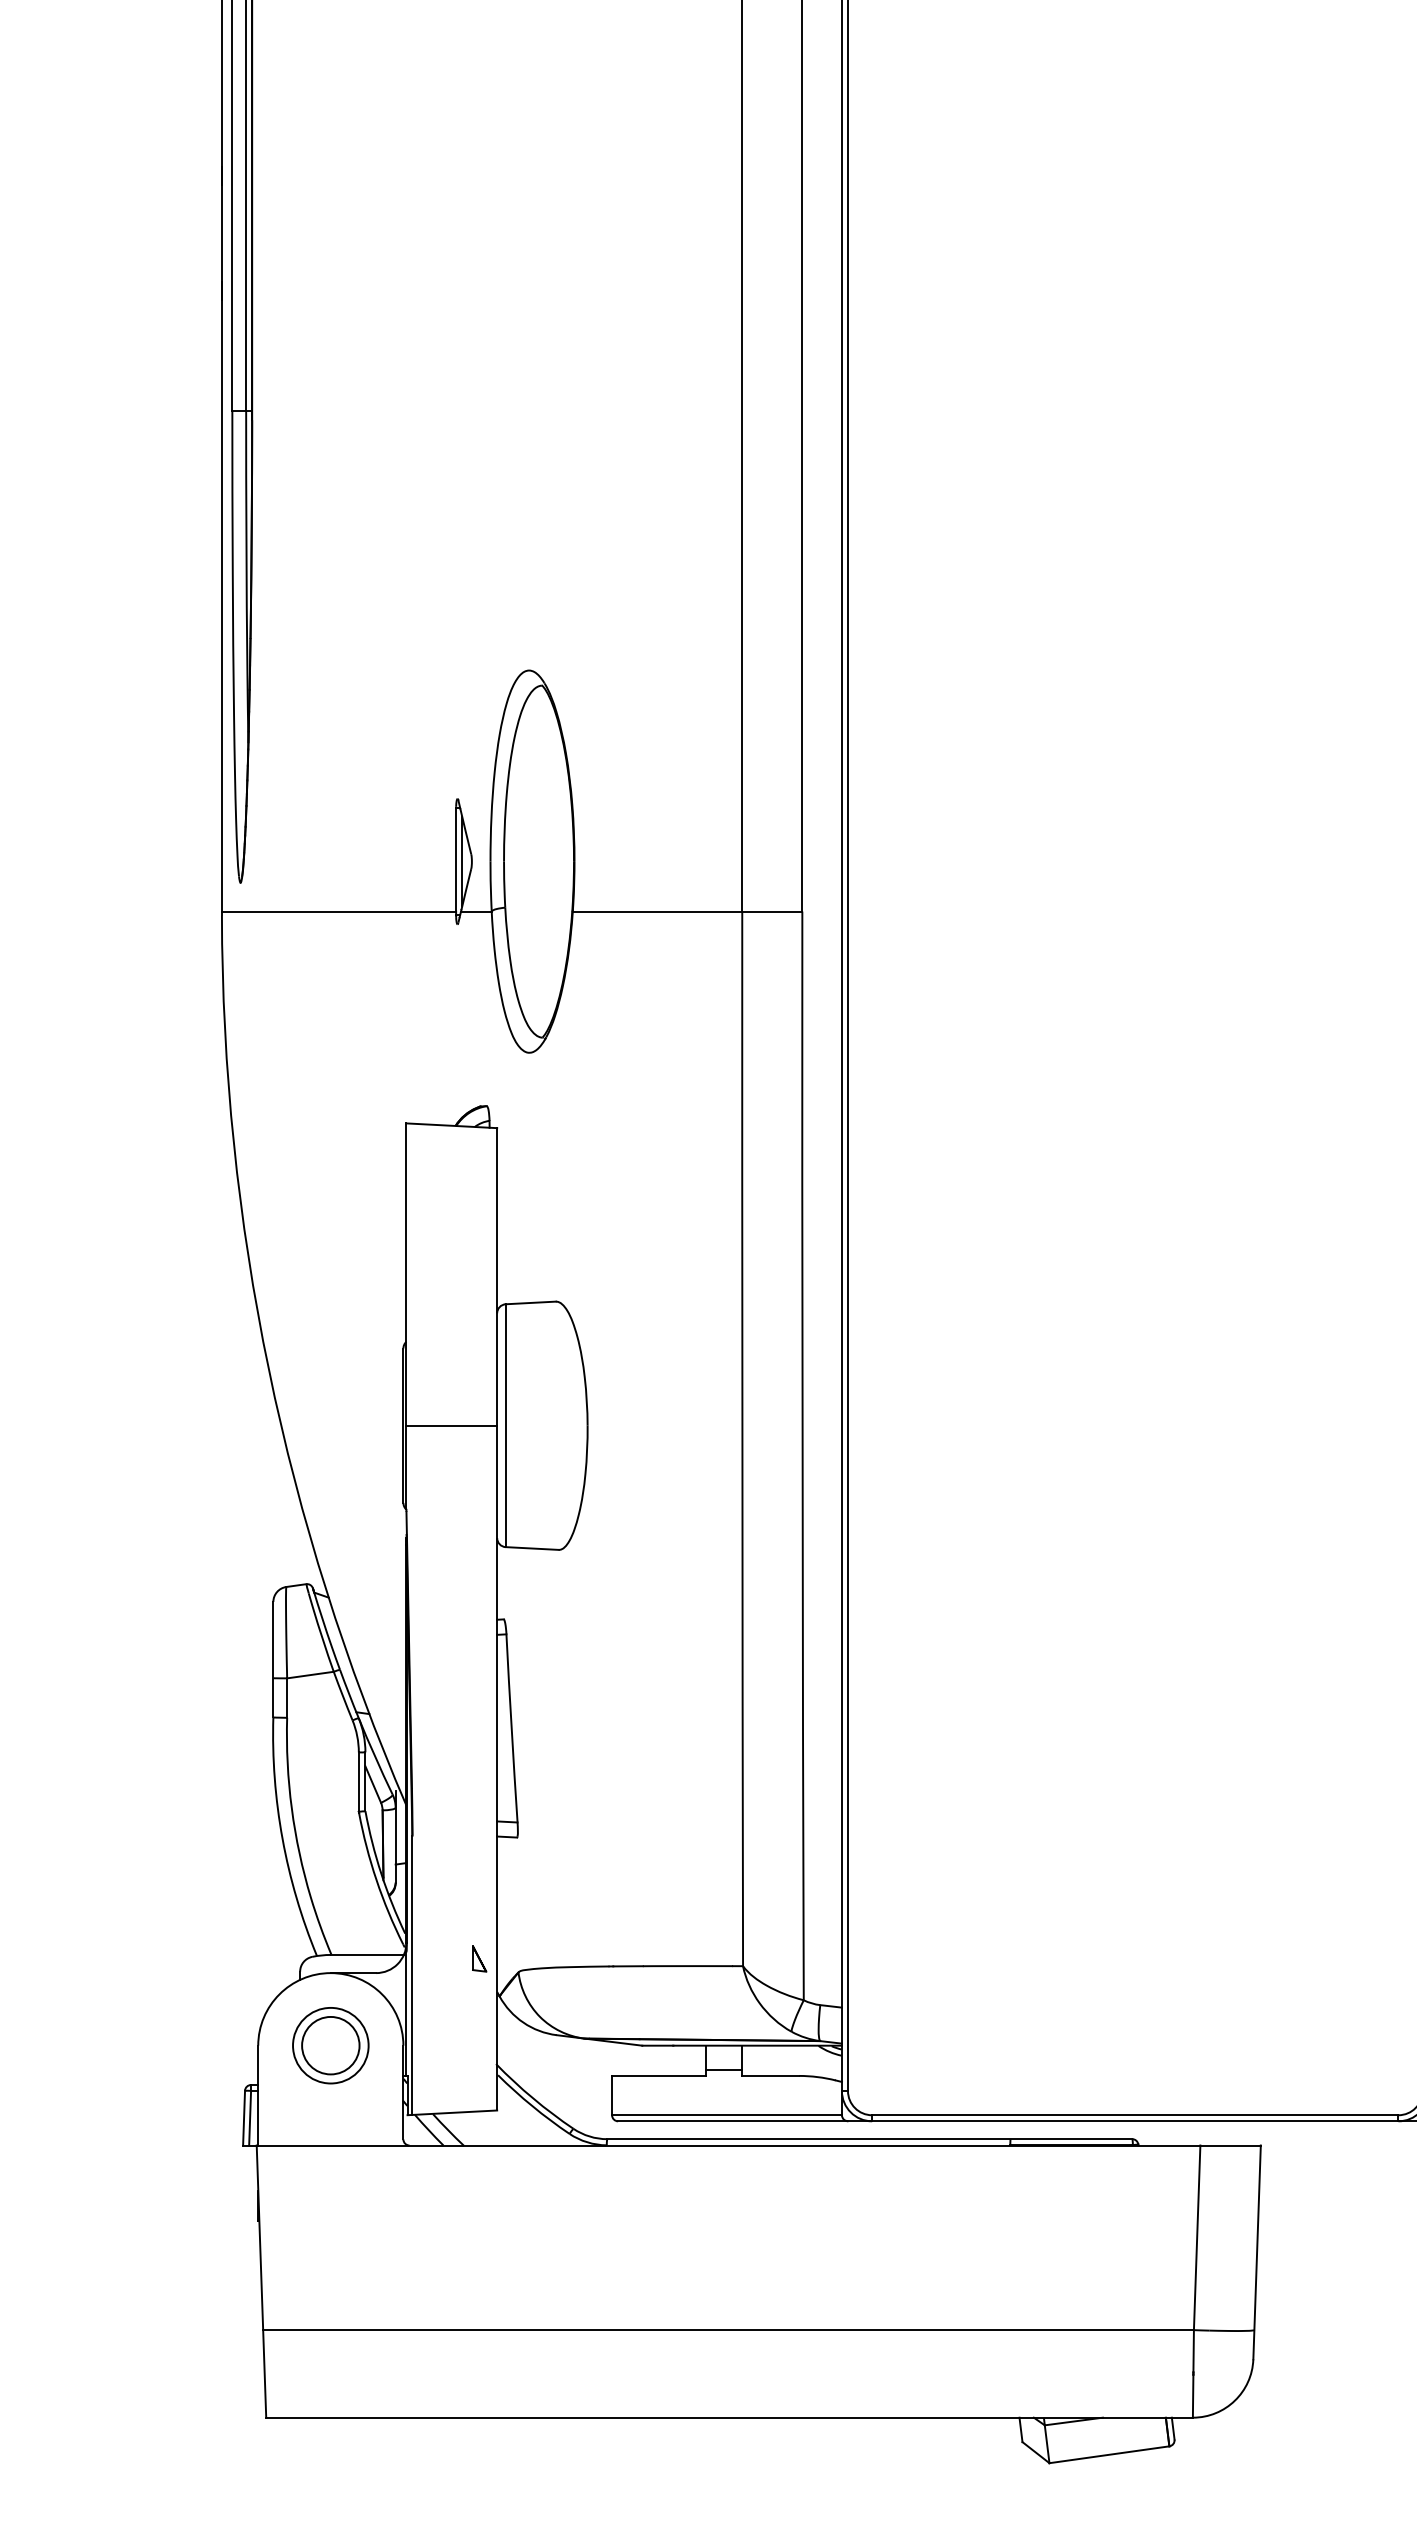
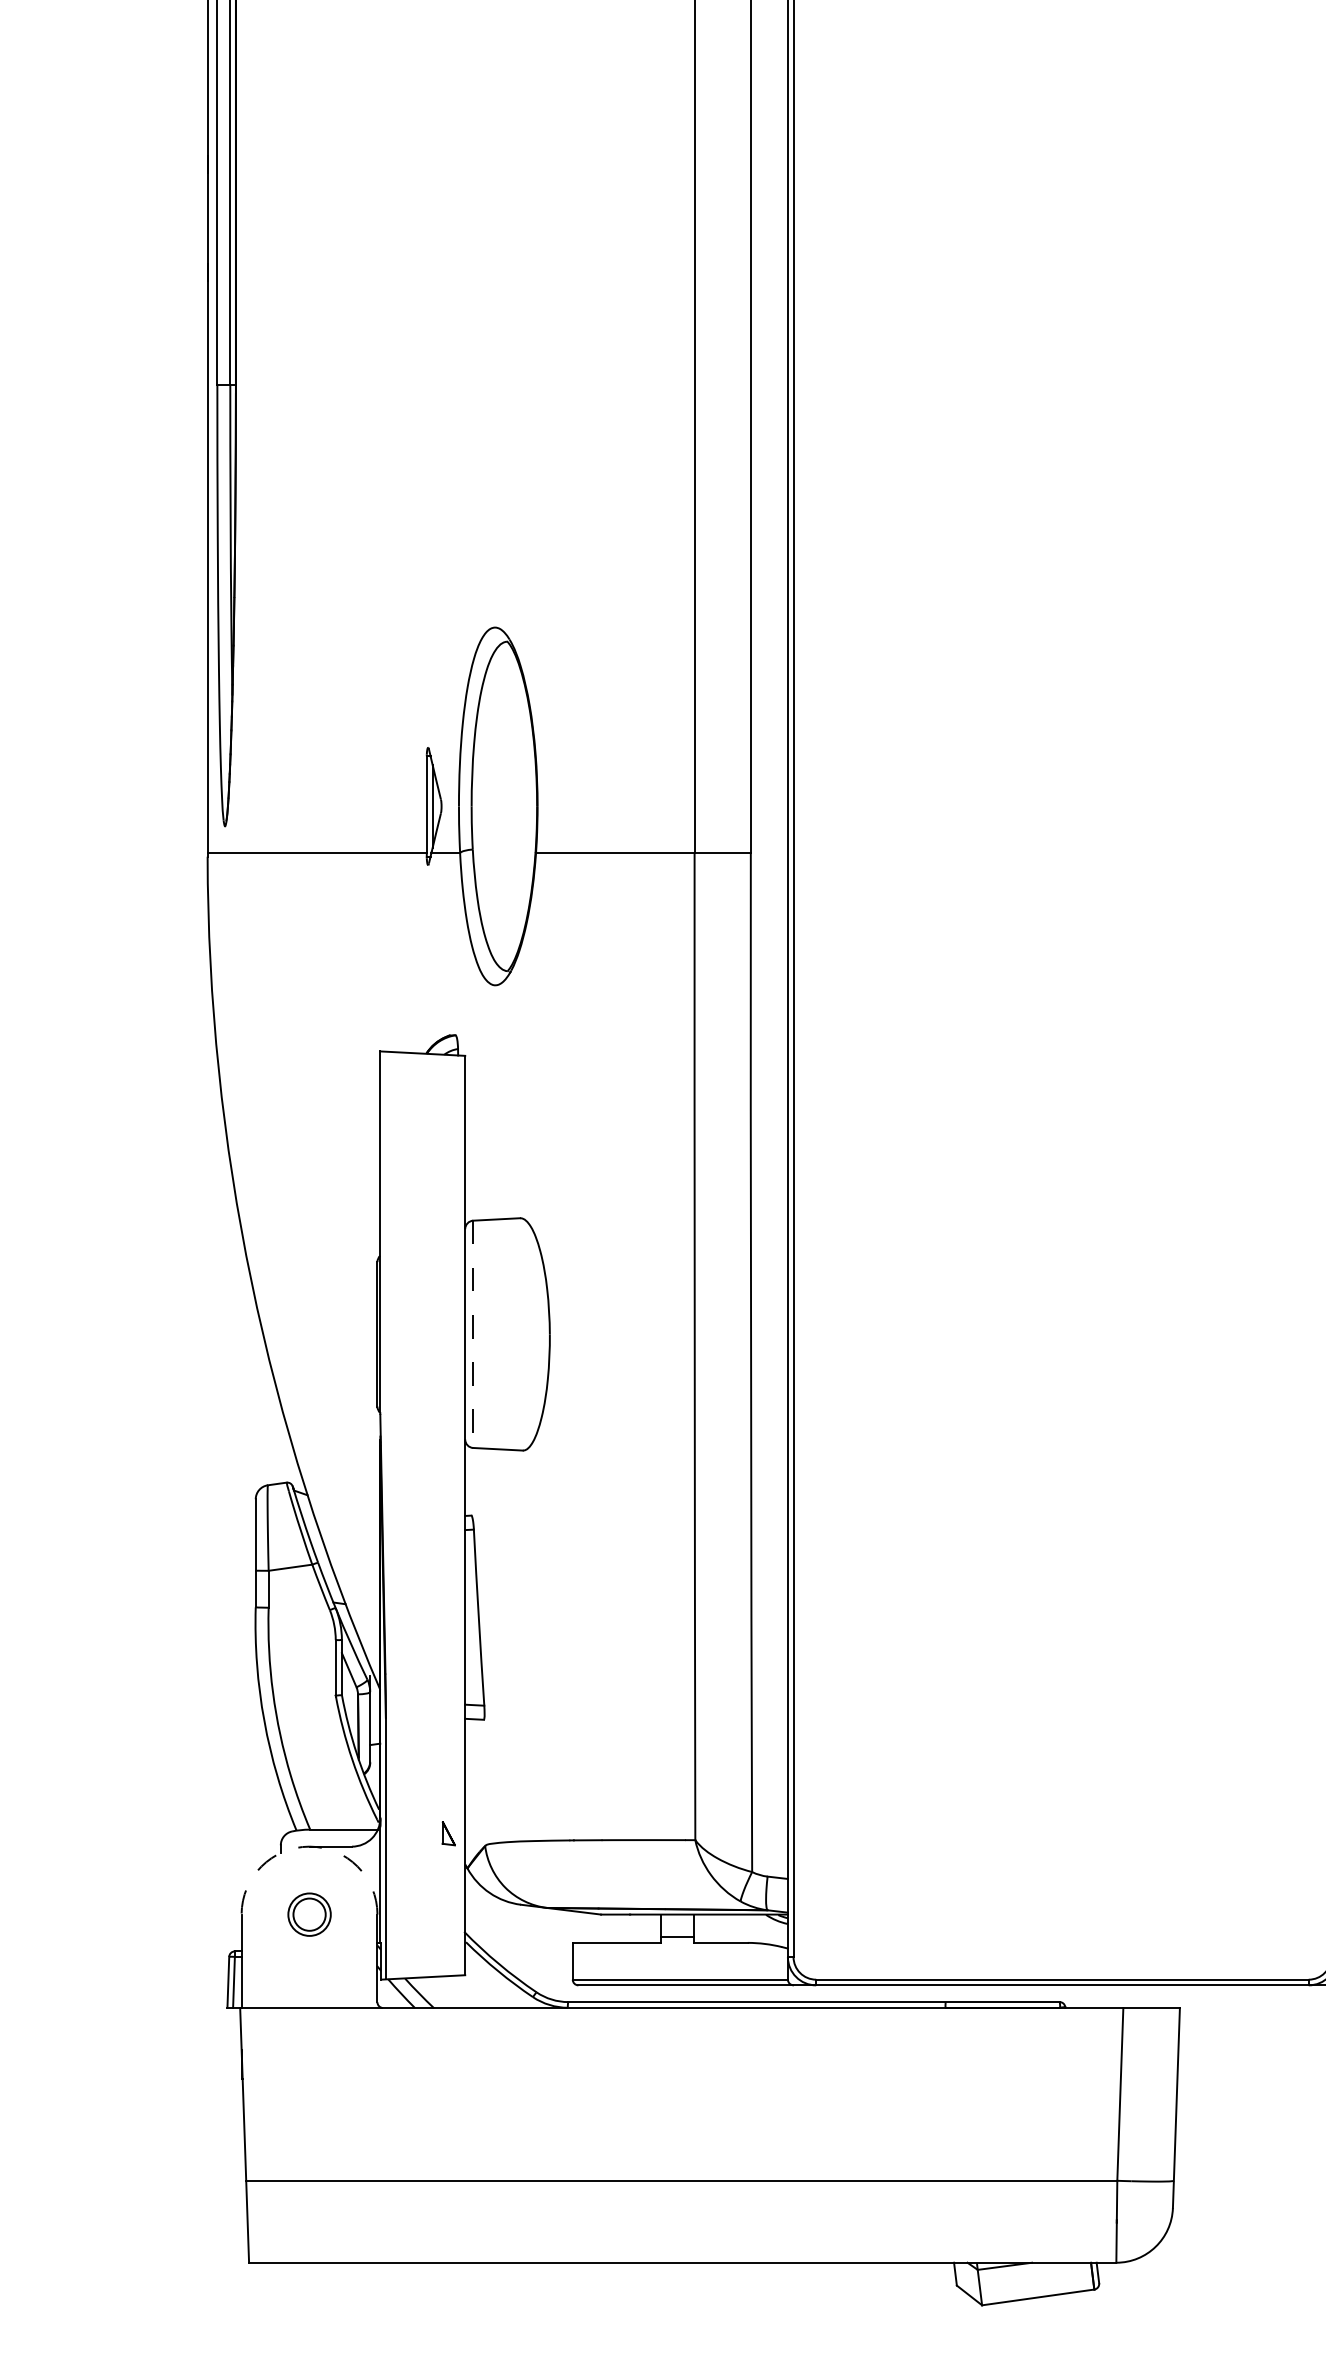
line: (451, 1425) -> (422, 1334), removed
line: (505, 1426) -> (473, 1335), solid -> dashed
arc: (330, 1973) -> (309, 1847), solid -> dashed
part: (330, 2045) -> (309, 1914), size x0.6

